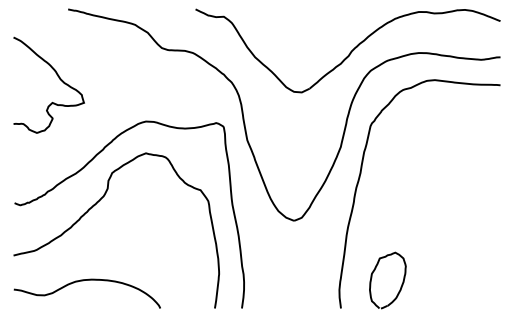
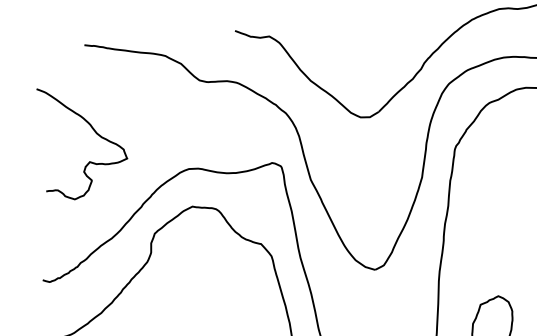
curve: (58, 78) -> (94, 132), moved

